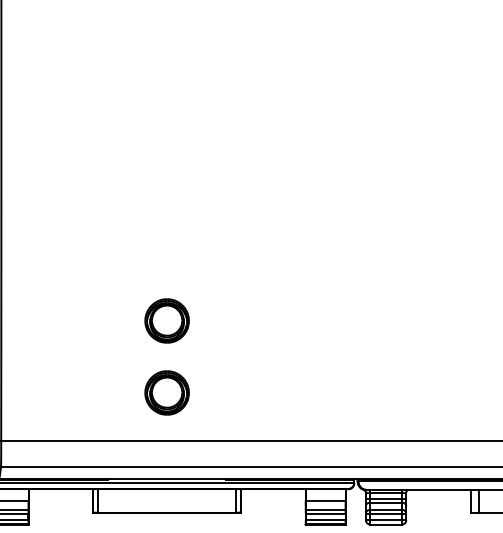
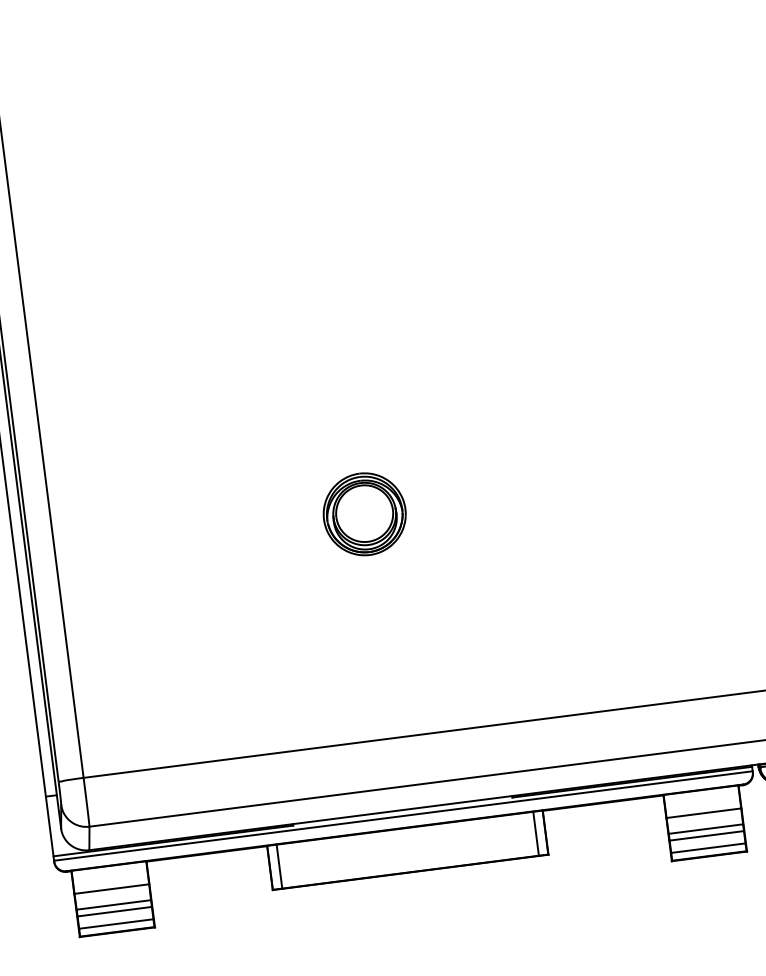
part: (166, 392) -> (380, 648), removed

